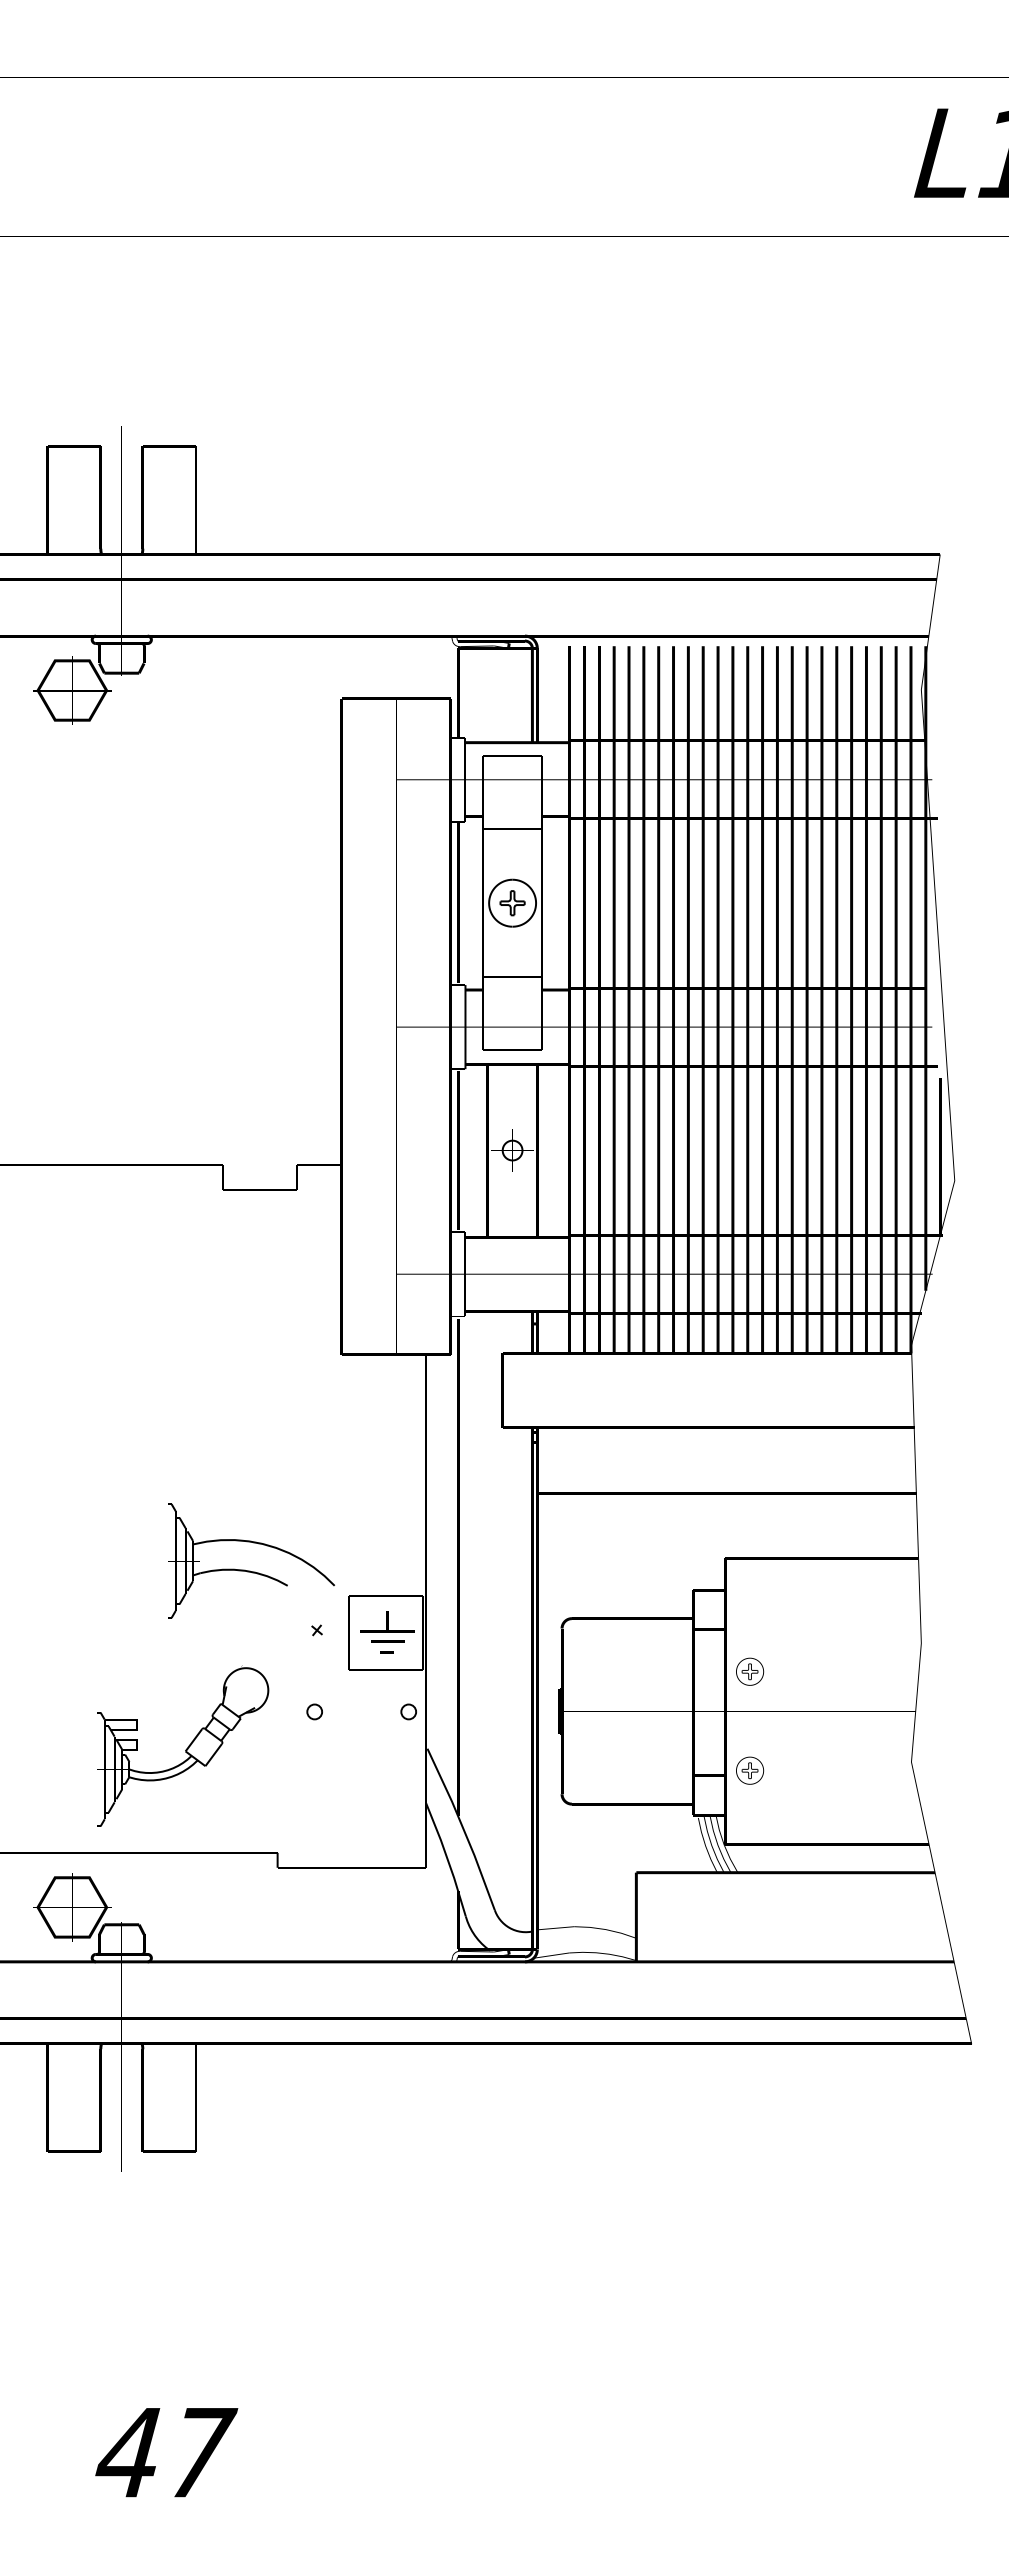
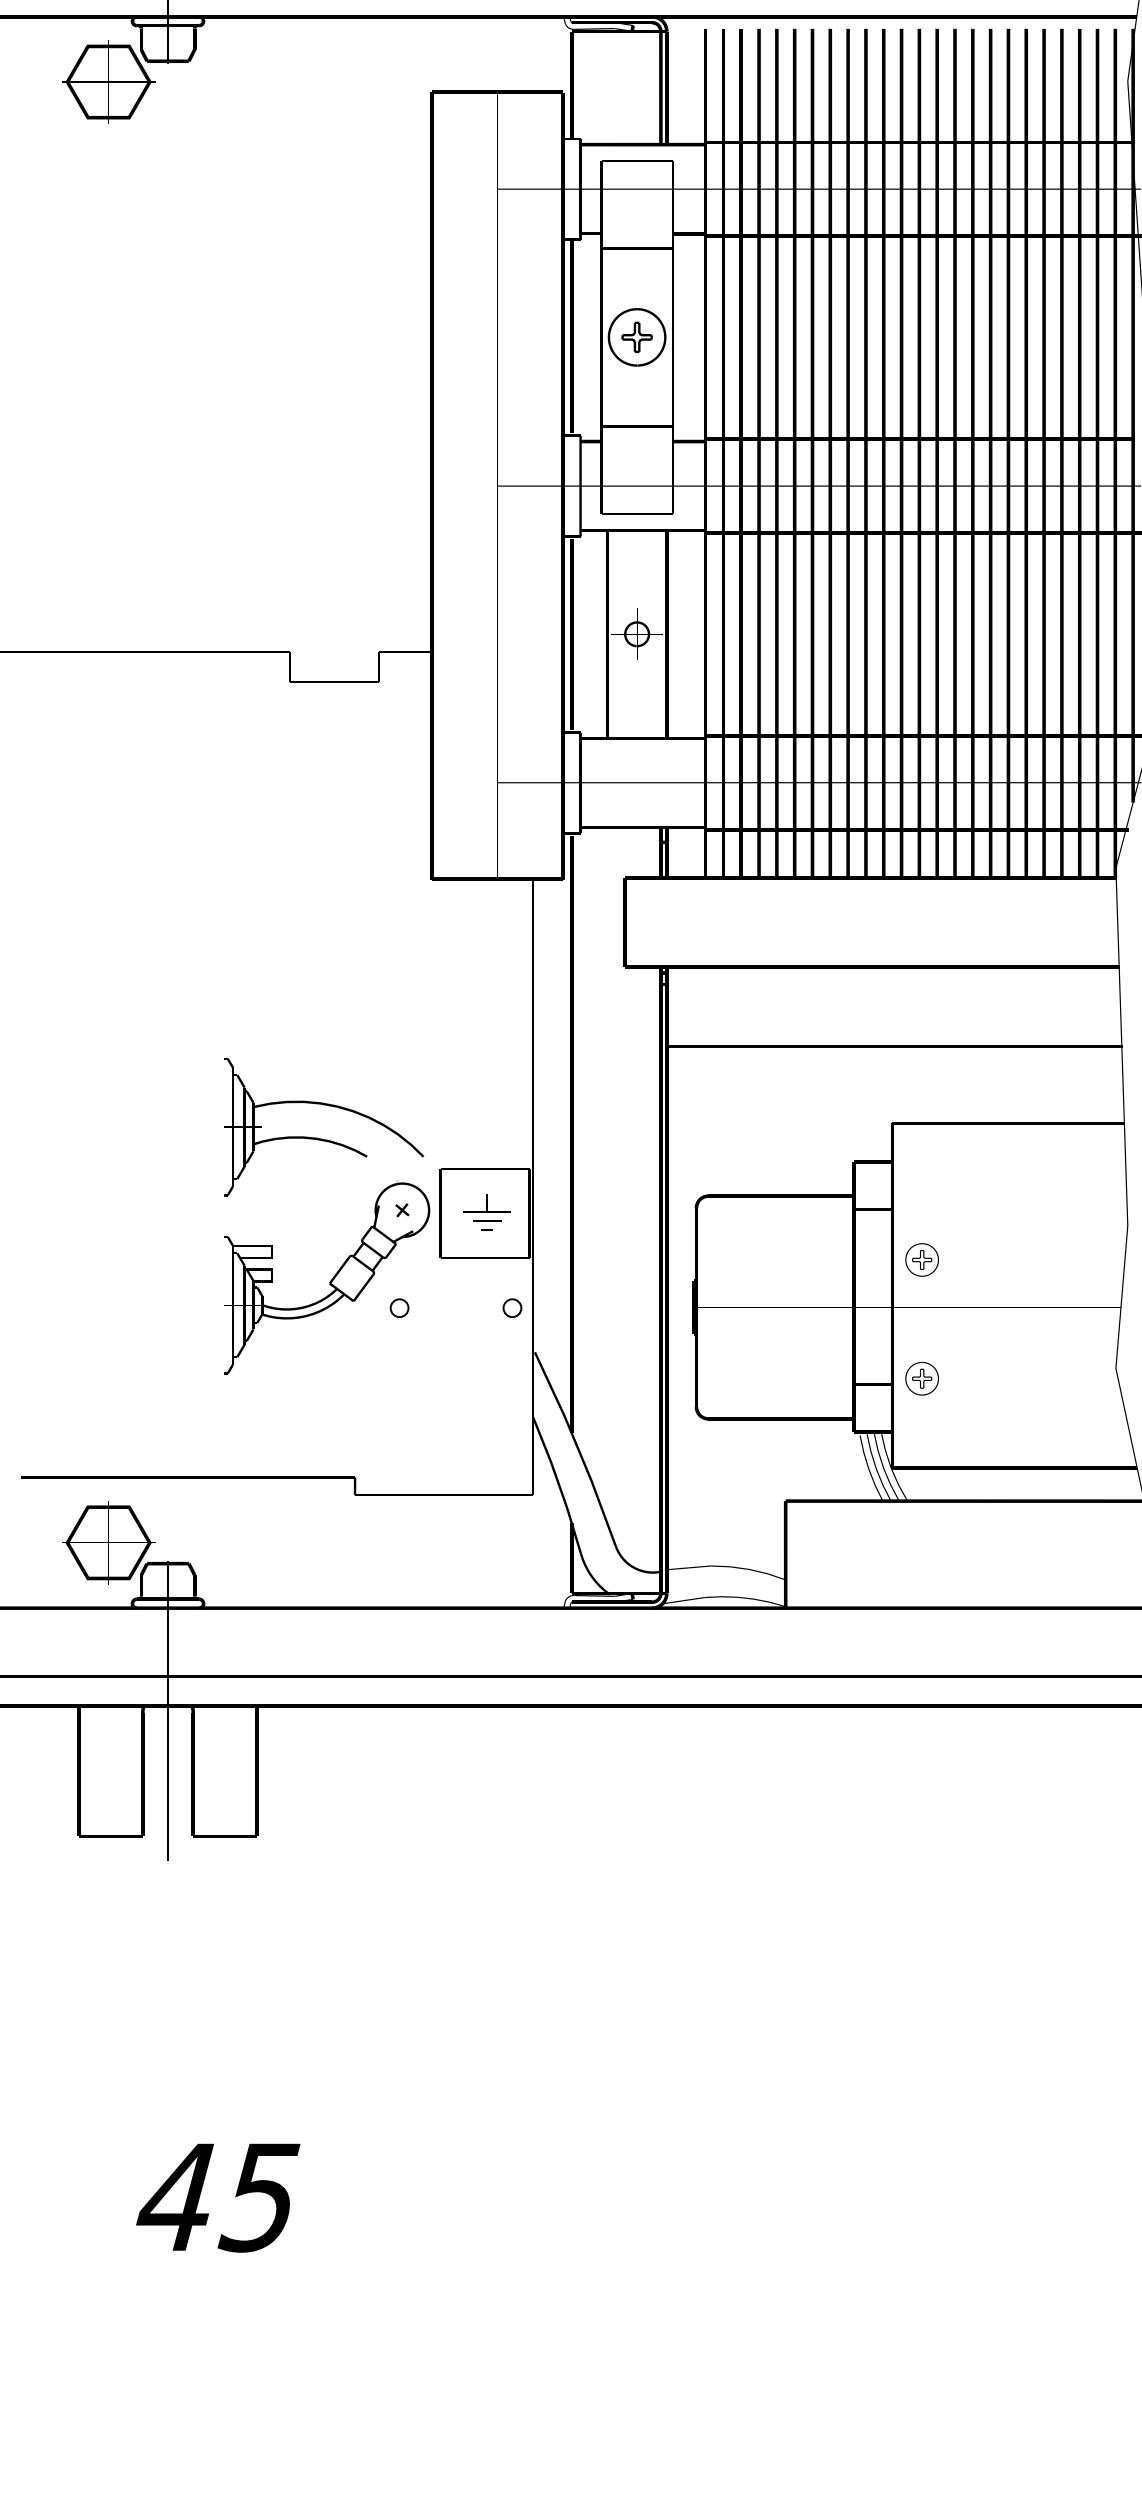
part: (387, 1632) -> (486, 1212), size x0.71
part: (183, 1745) -> (327, 1276), moved
text: (200, 2453) -> (262, 2198), 47 -> 45

